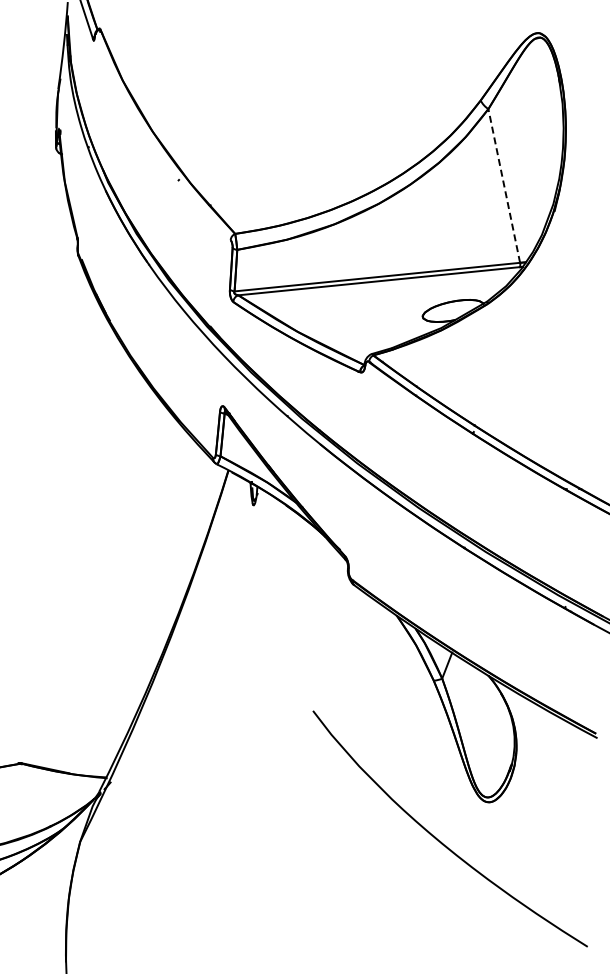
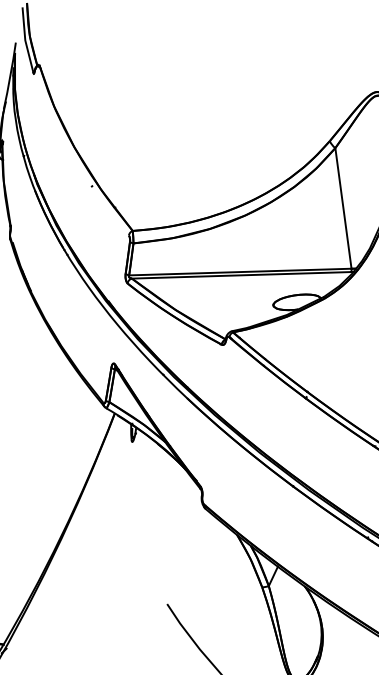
line: (504, 185) -> (343, 208), dashed -> solid

